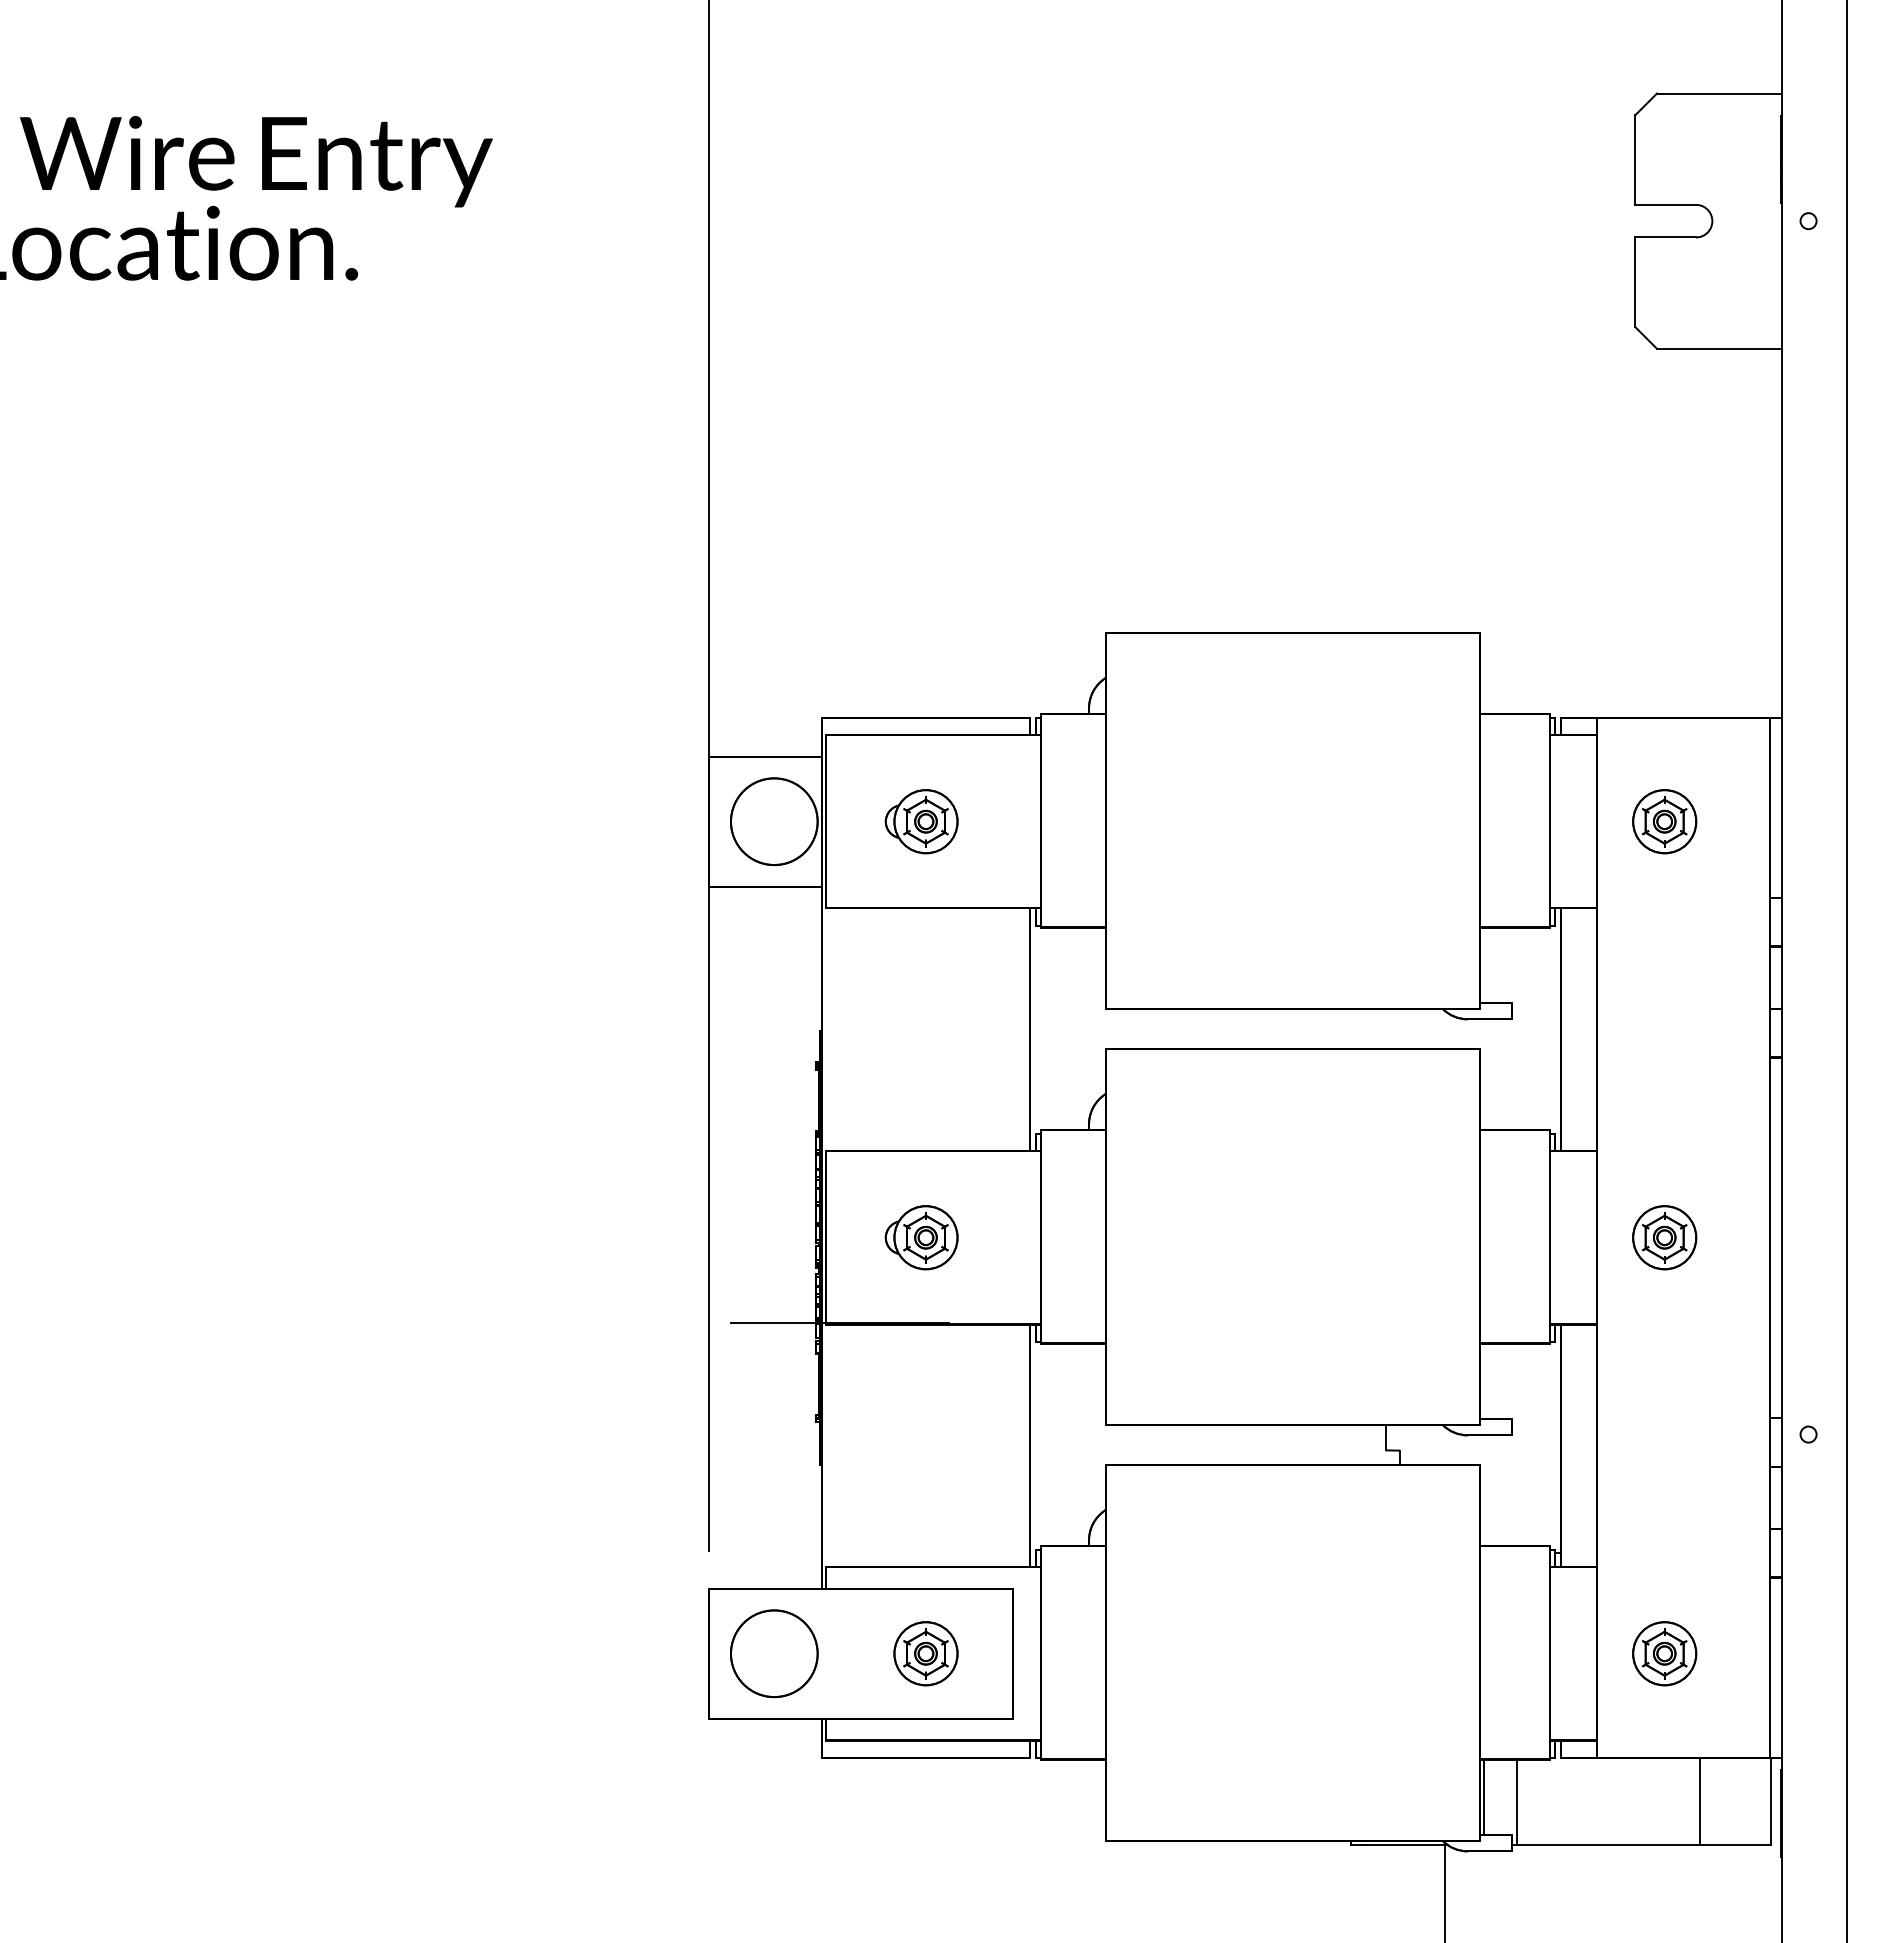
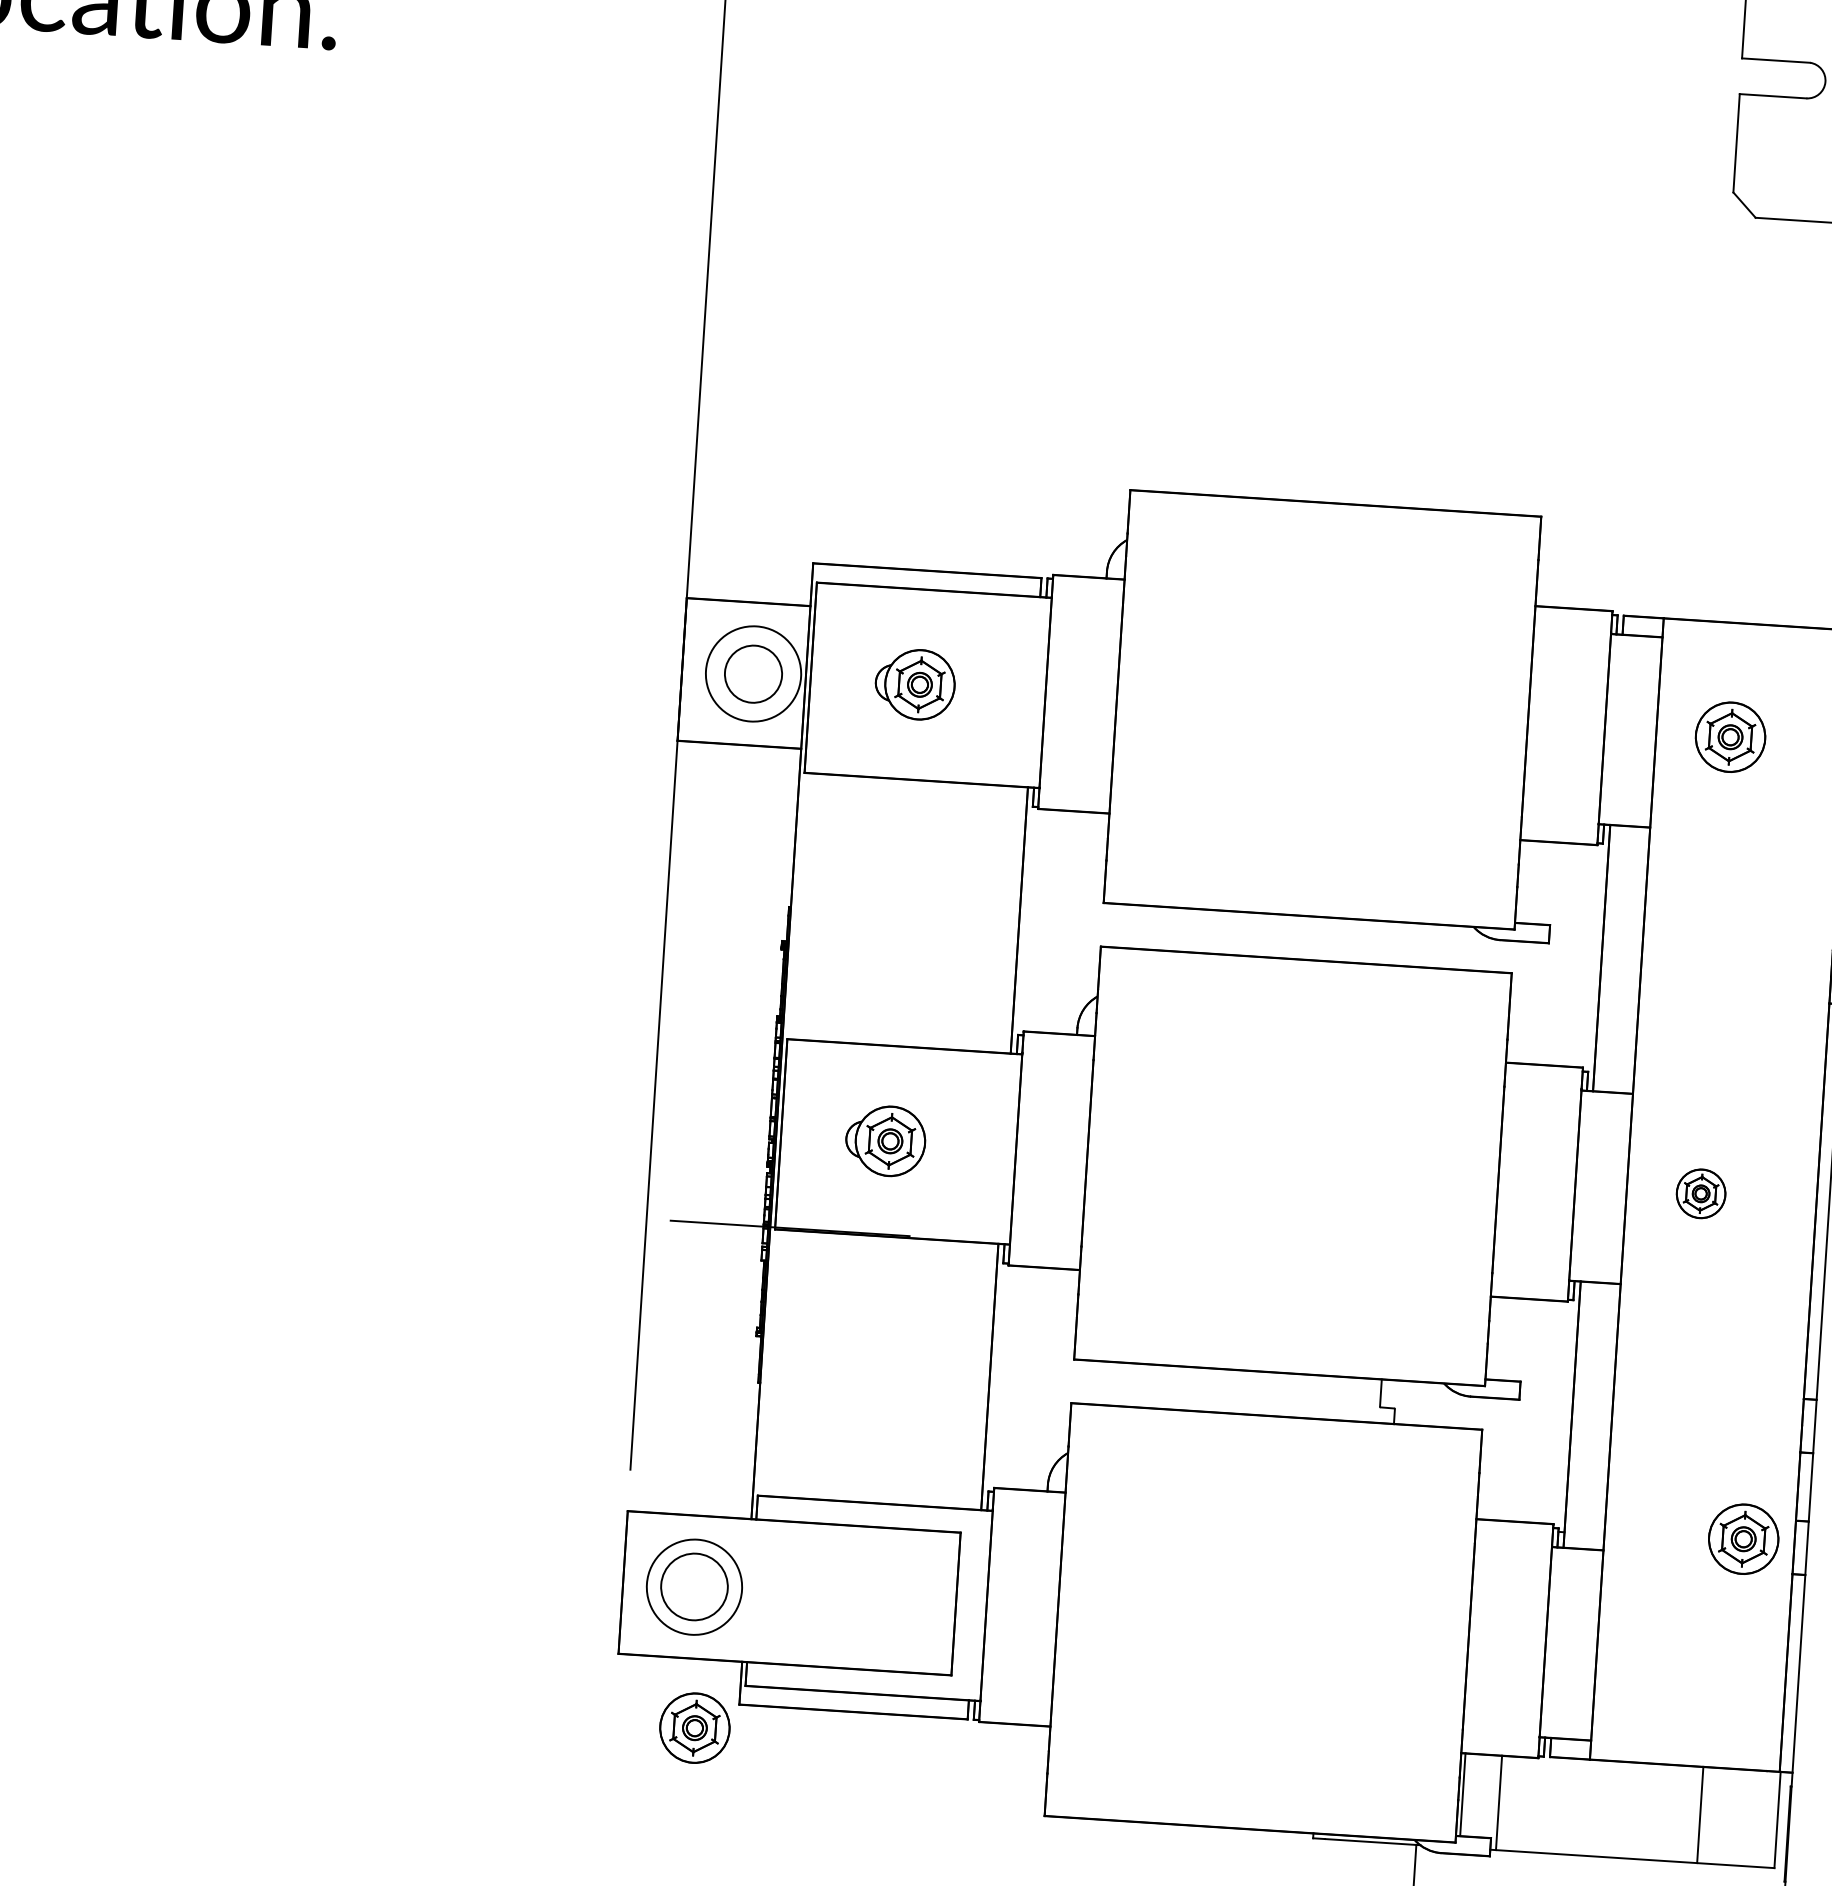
circle: (773, 821) -> (752, 673), size x0.6
part: (1664, 1237) -> (1700, 1193), size x0.7
circle: (773, 1653) -> (693, 1586), size x0.7
part: (925, 1653) -> (694, 1727), moved
part: (1664, 1653) -> (1743, 1538), moved

